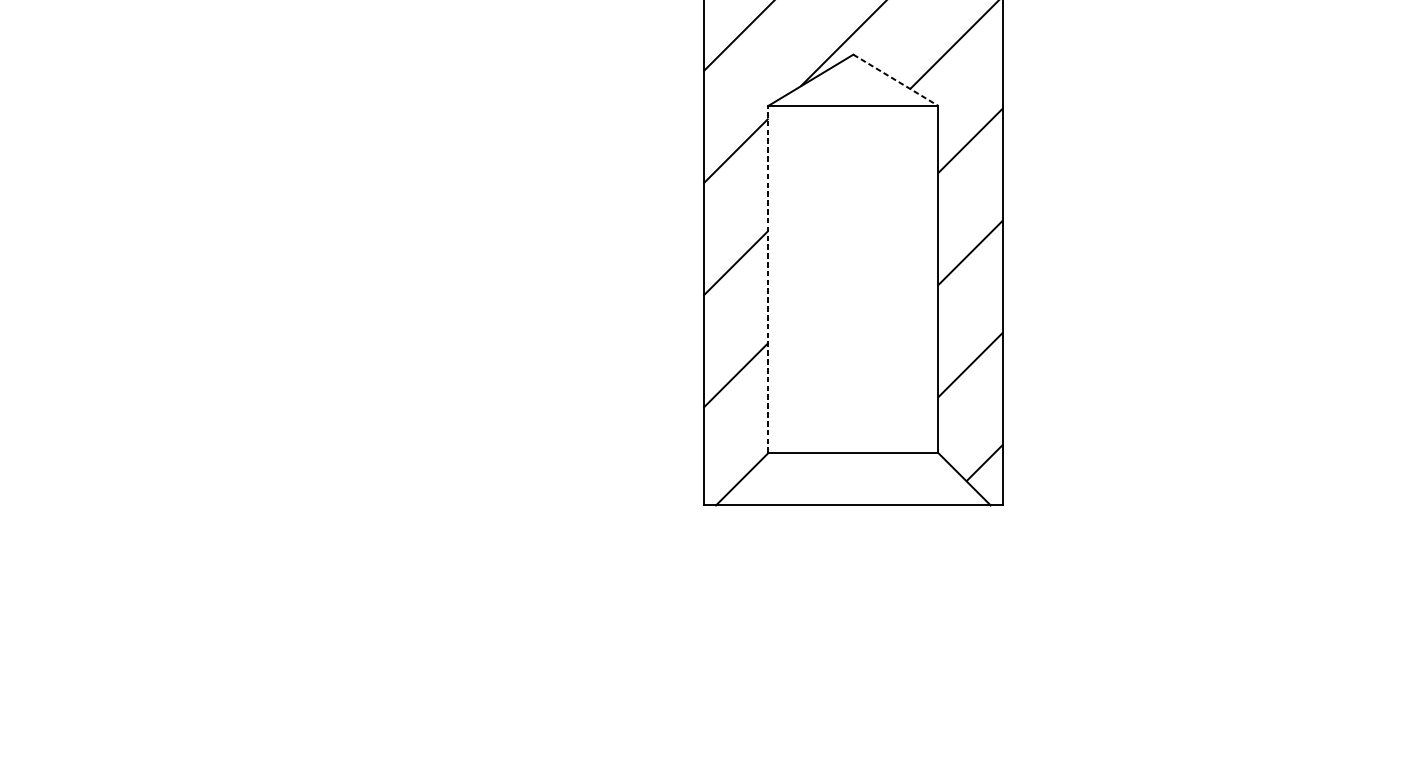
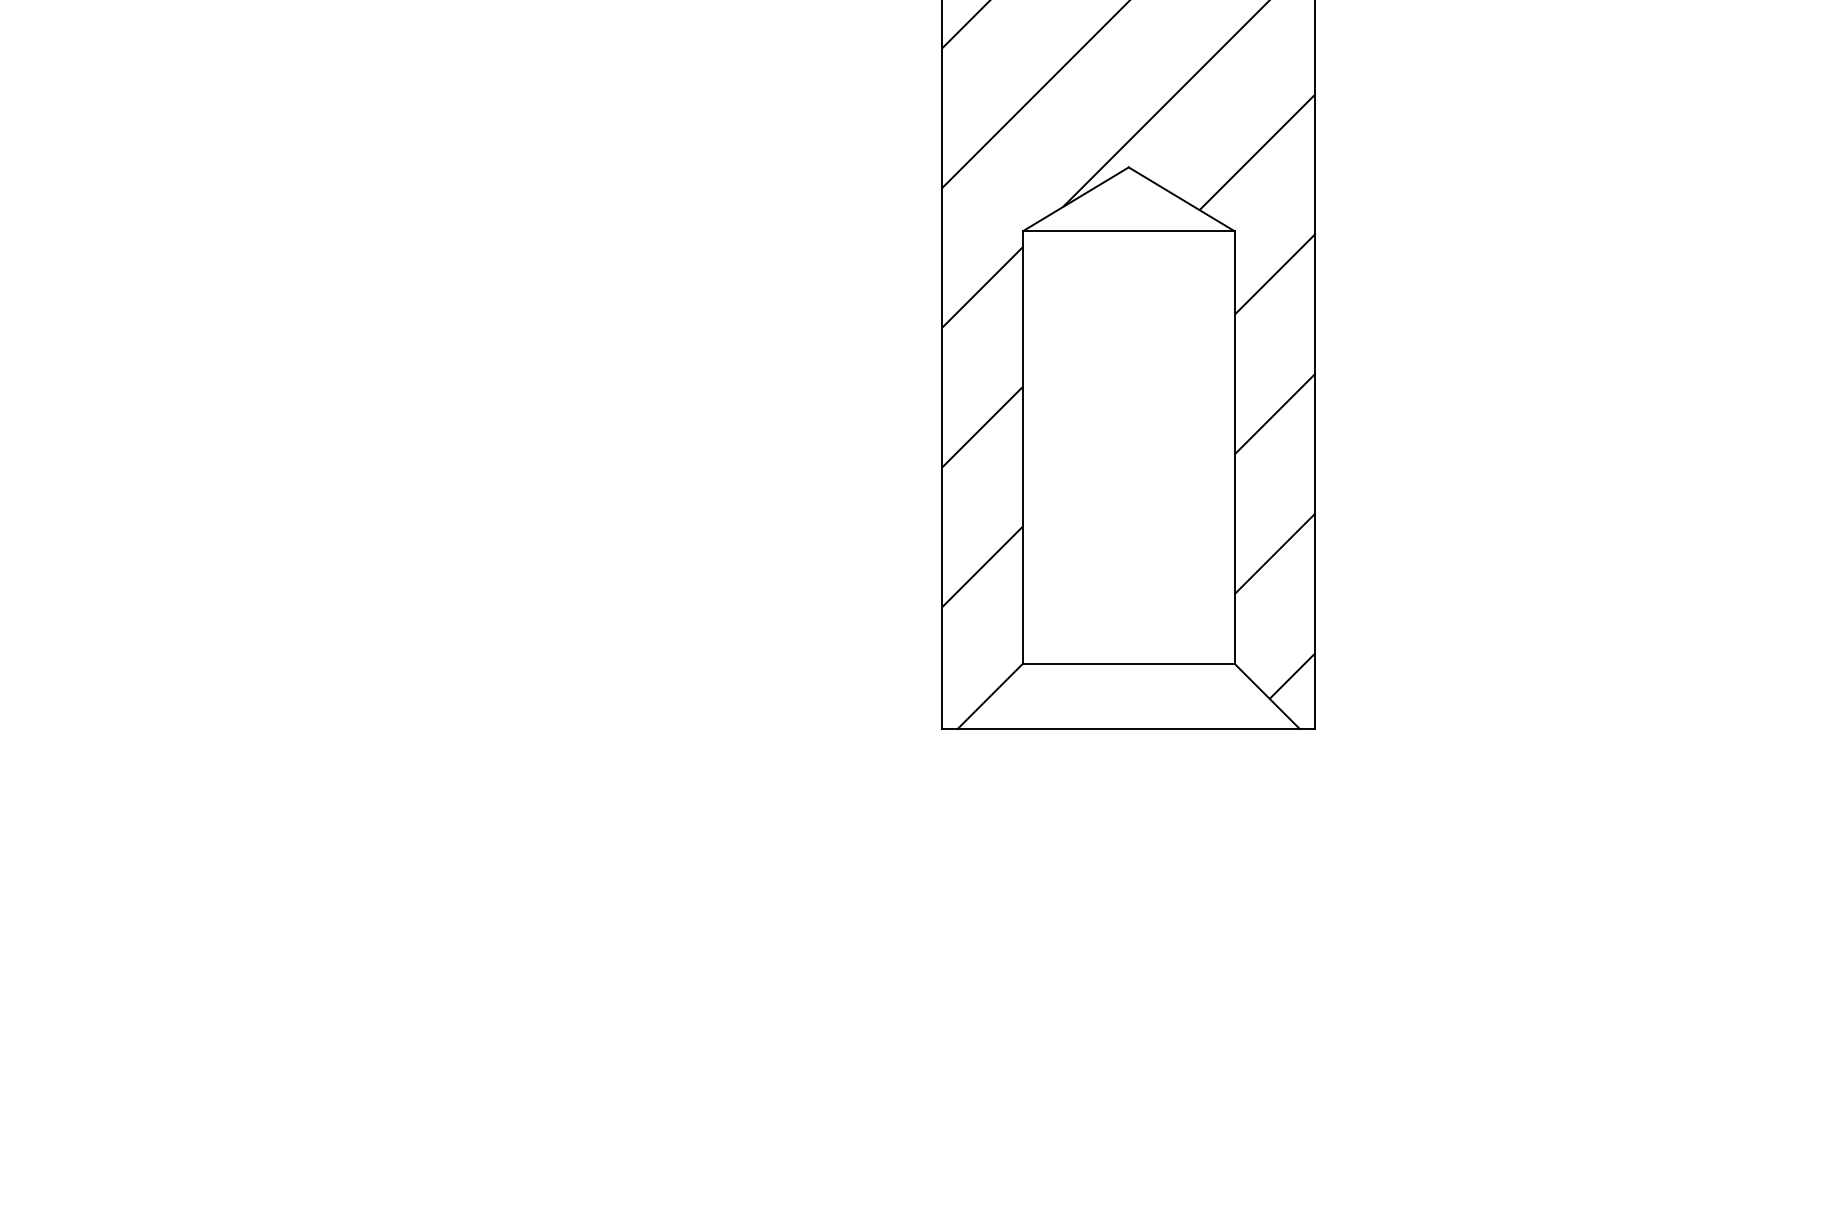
line: (895, 80) -> (1181, 199), dashed -> solid
line: (768, 278) -> (1022, 446), dashed -> solid

